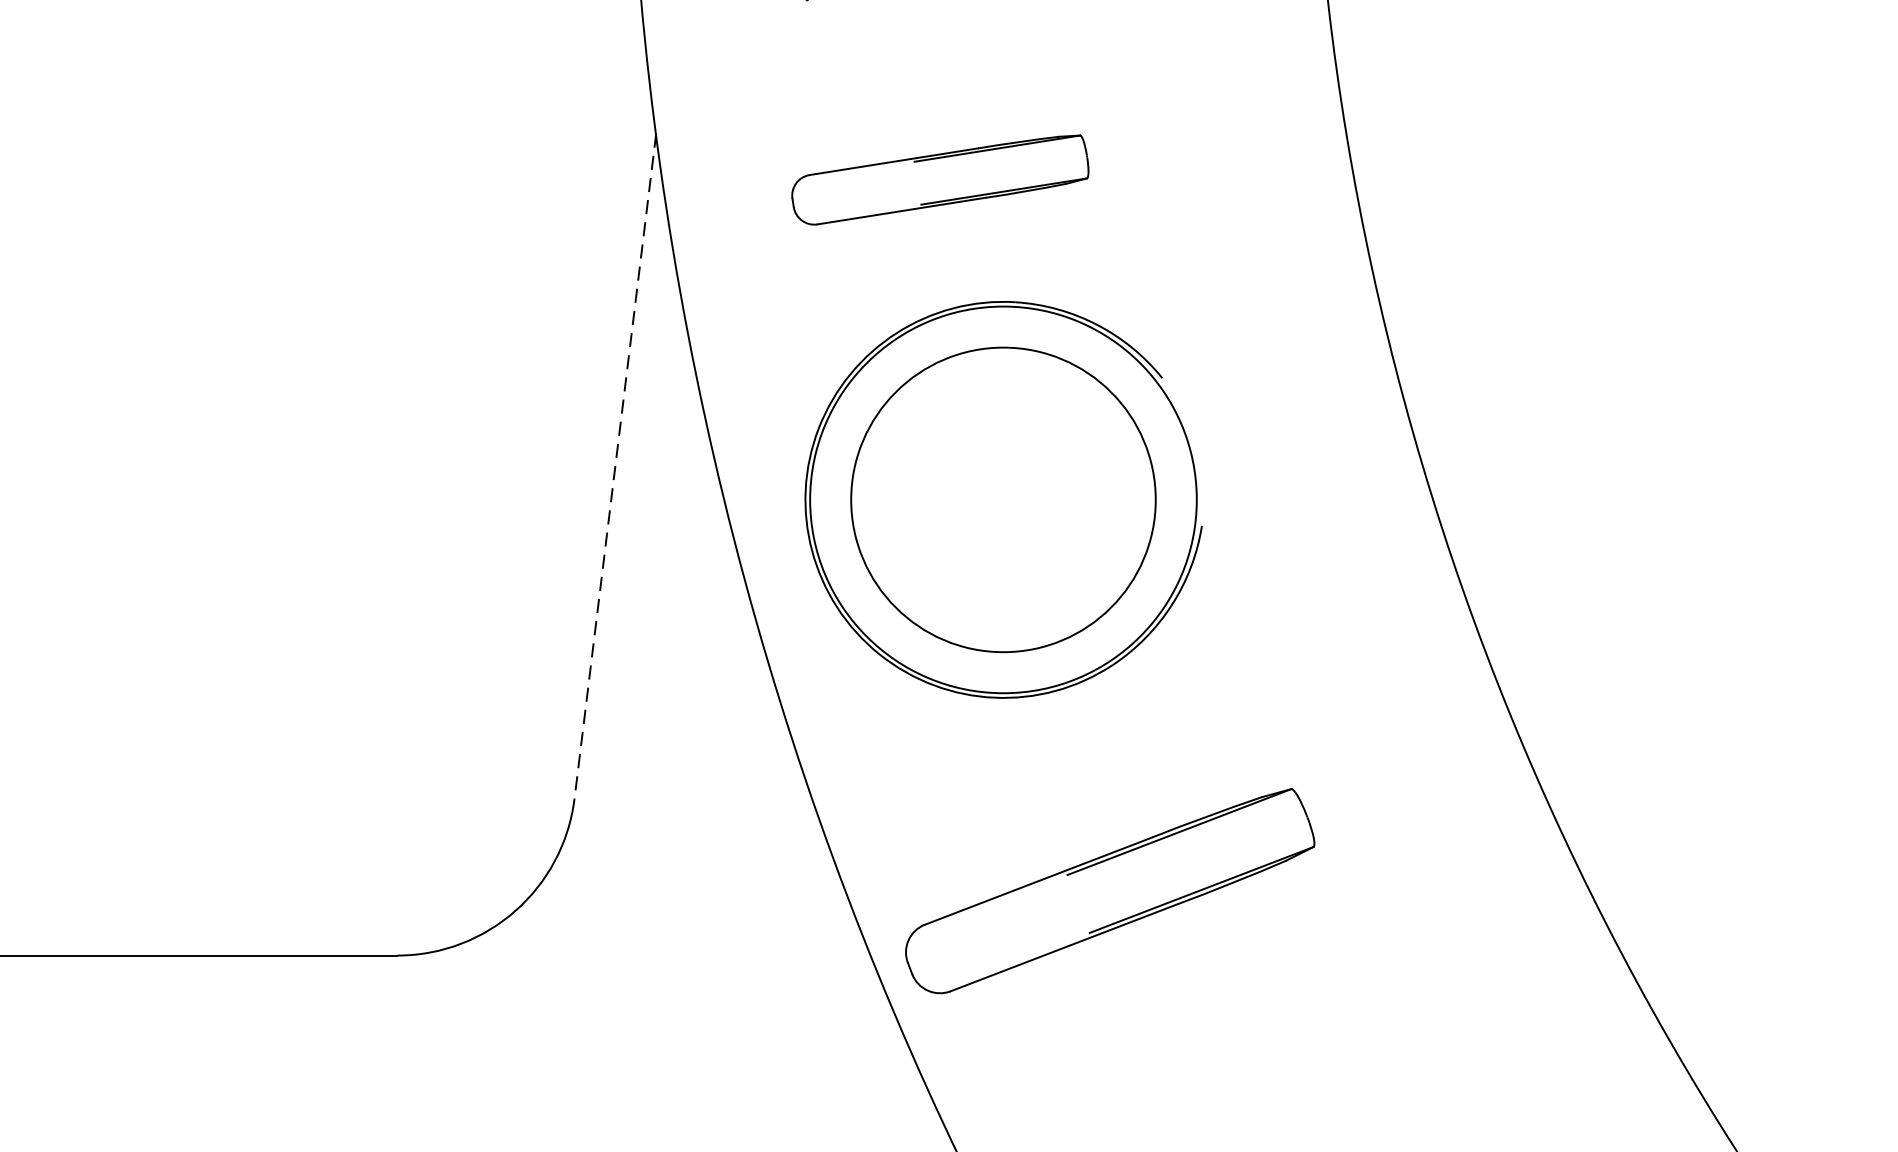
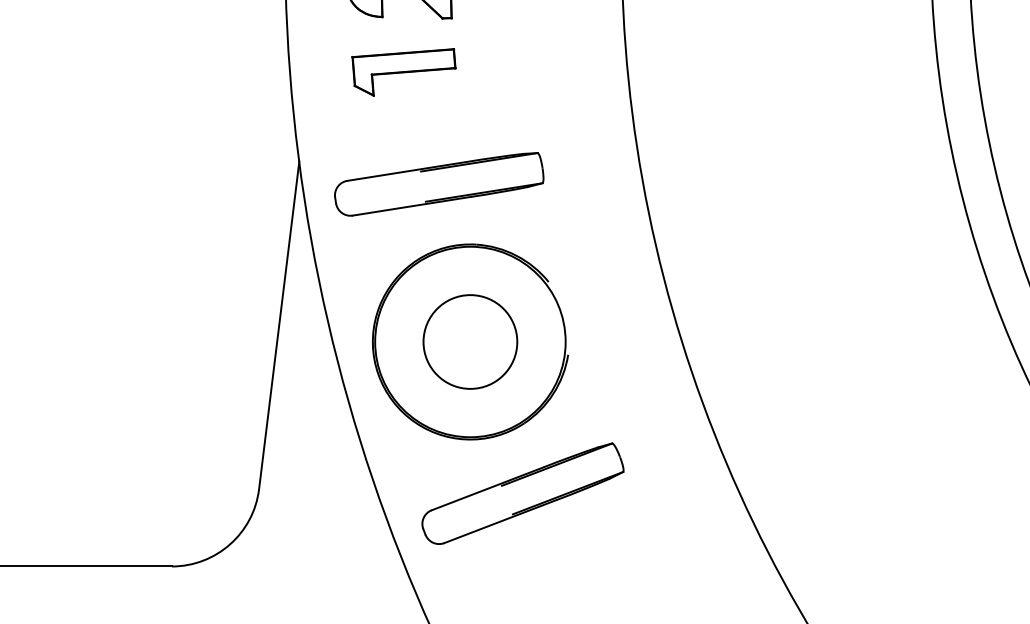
part: (940, 180) -> (439, 184), size x1.43
line: (615, 466) -> (279, 325), dashed -> solid
circle: (1003, 498) -> (470, 341), size x0.62
part: (1109, 890) -> (522, 493), moved

